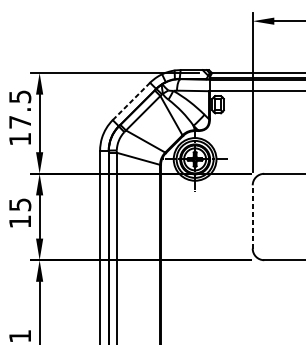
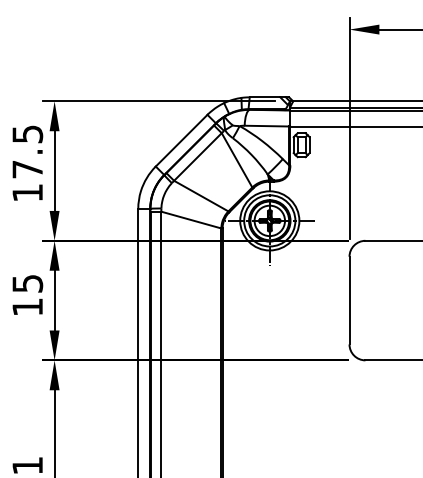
line: (131, 101) -> (181, 140), dashed -> solid
line: (252, 216) -> (349, 300), dashed -> solid

